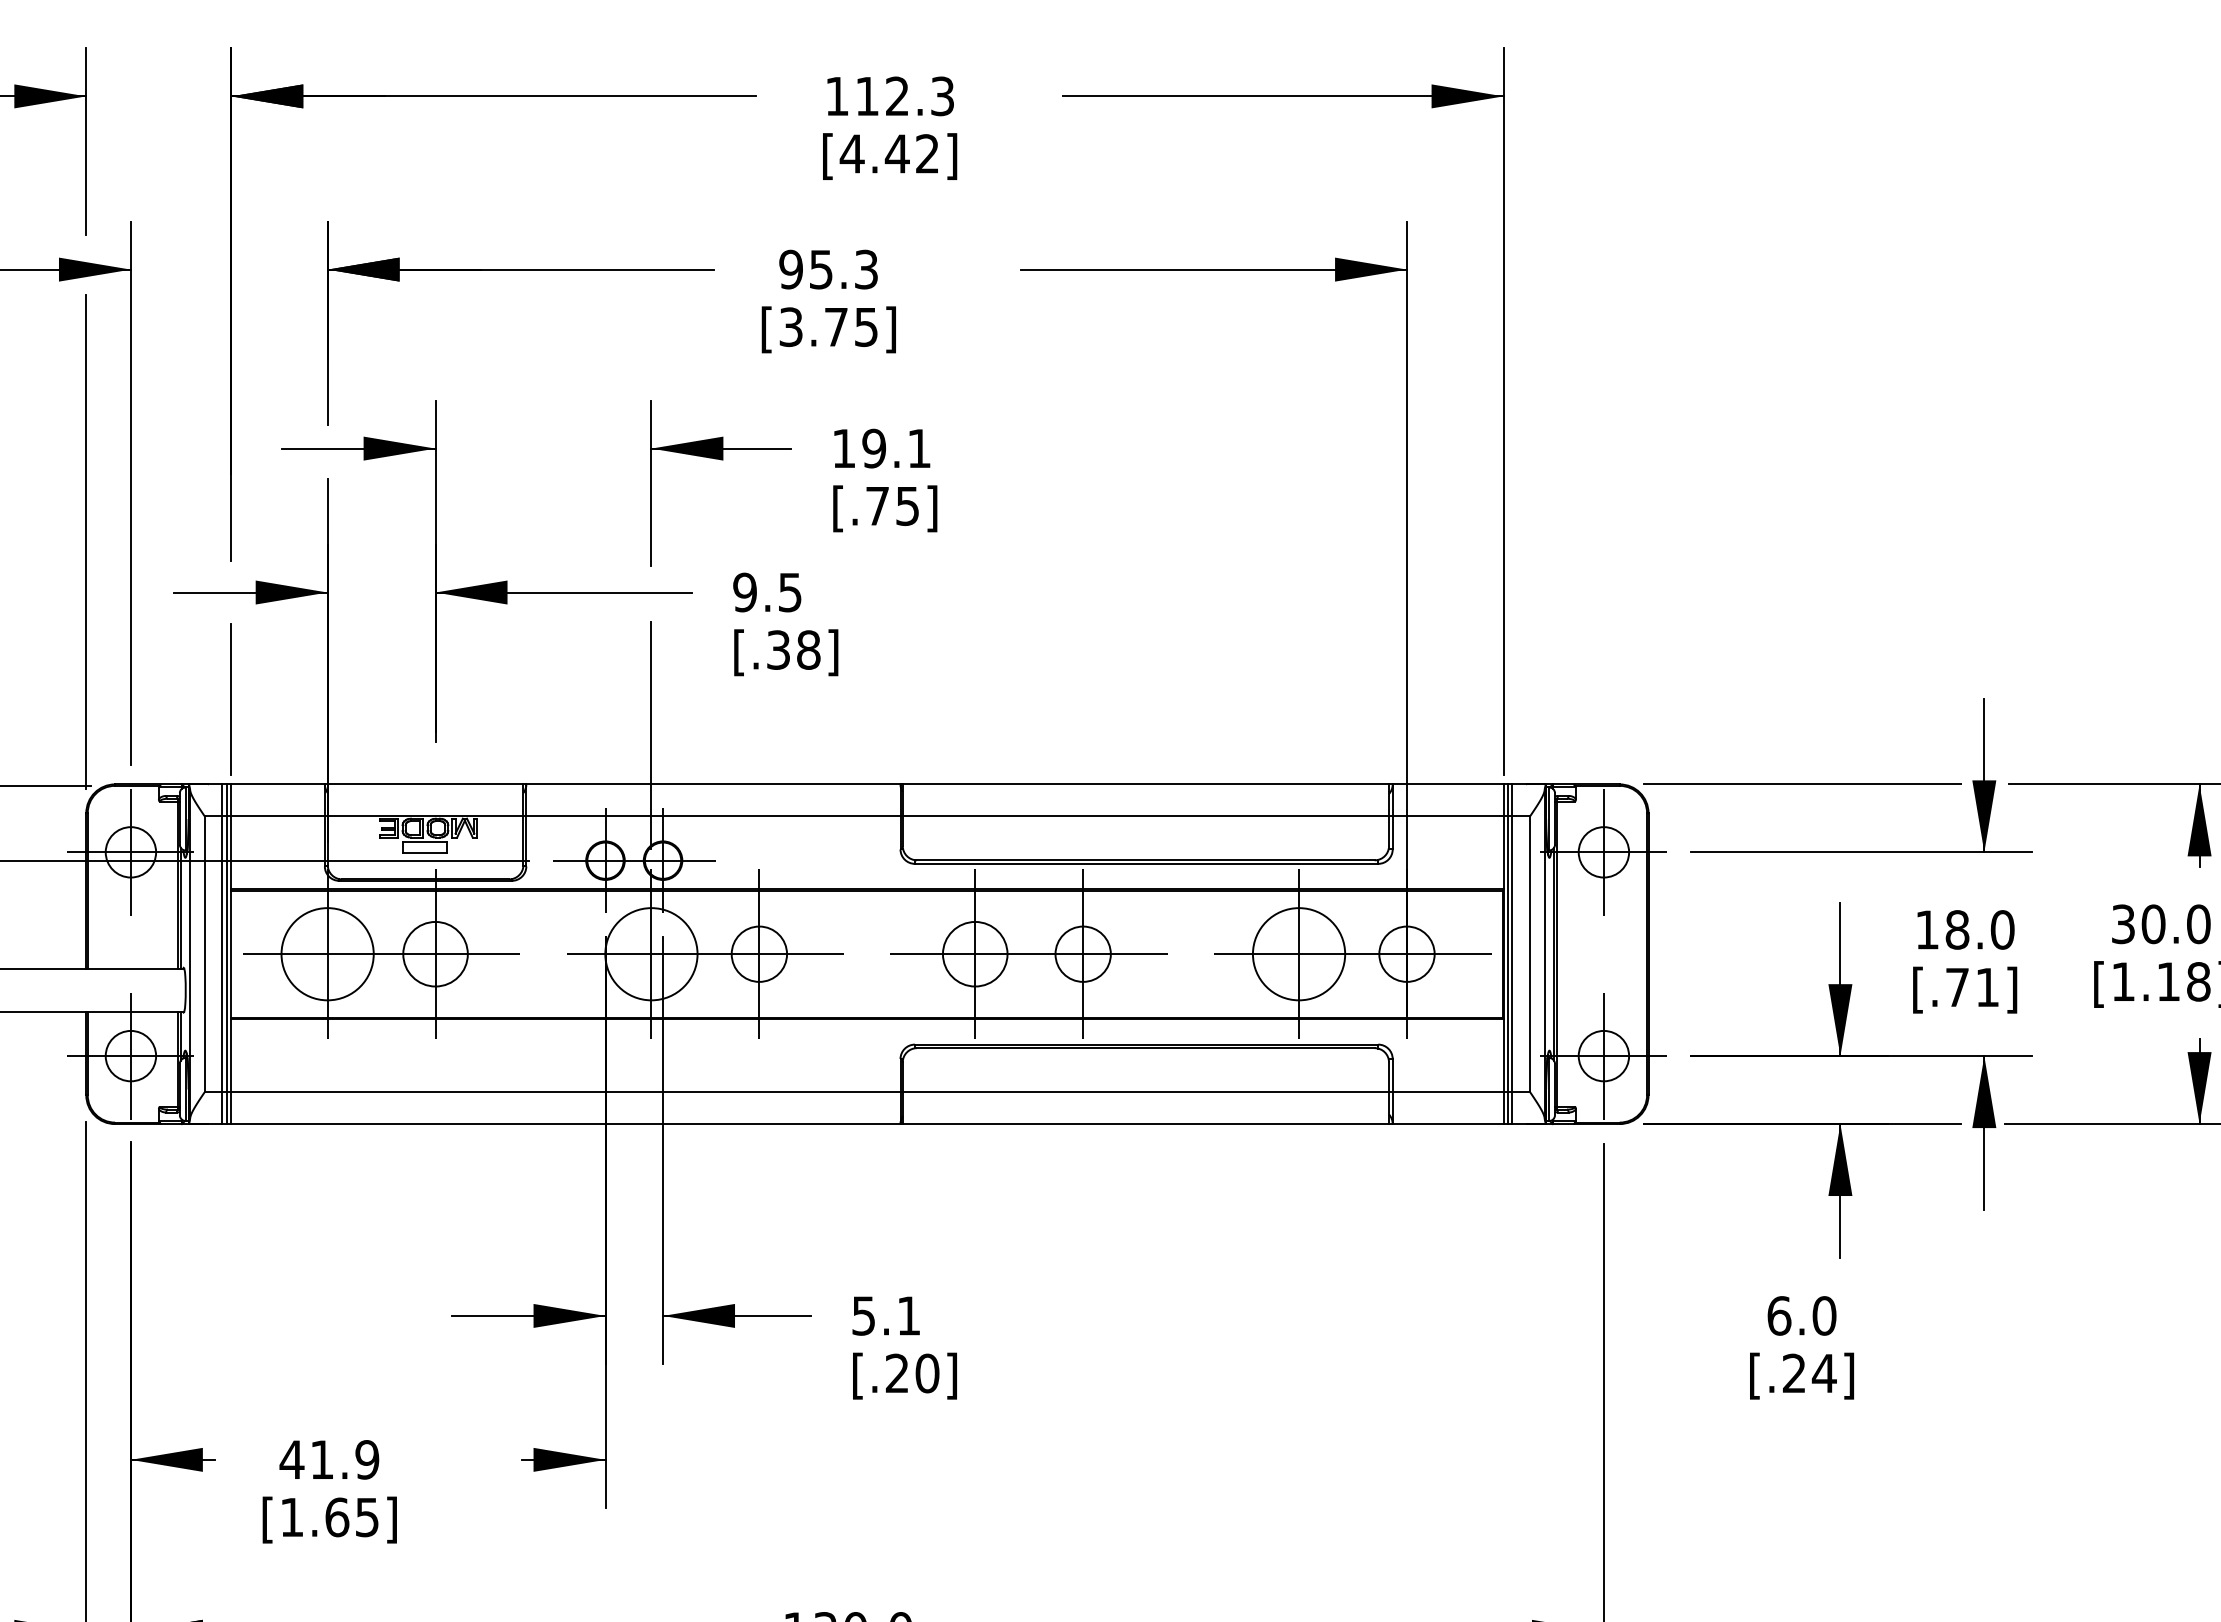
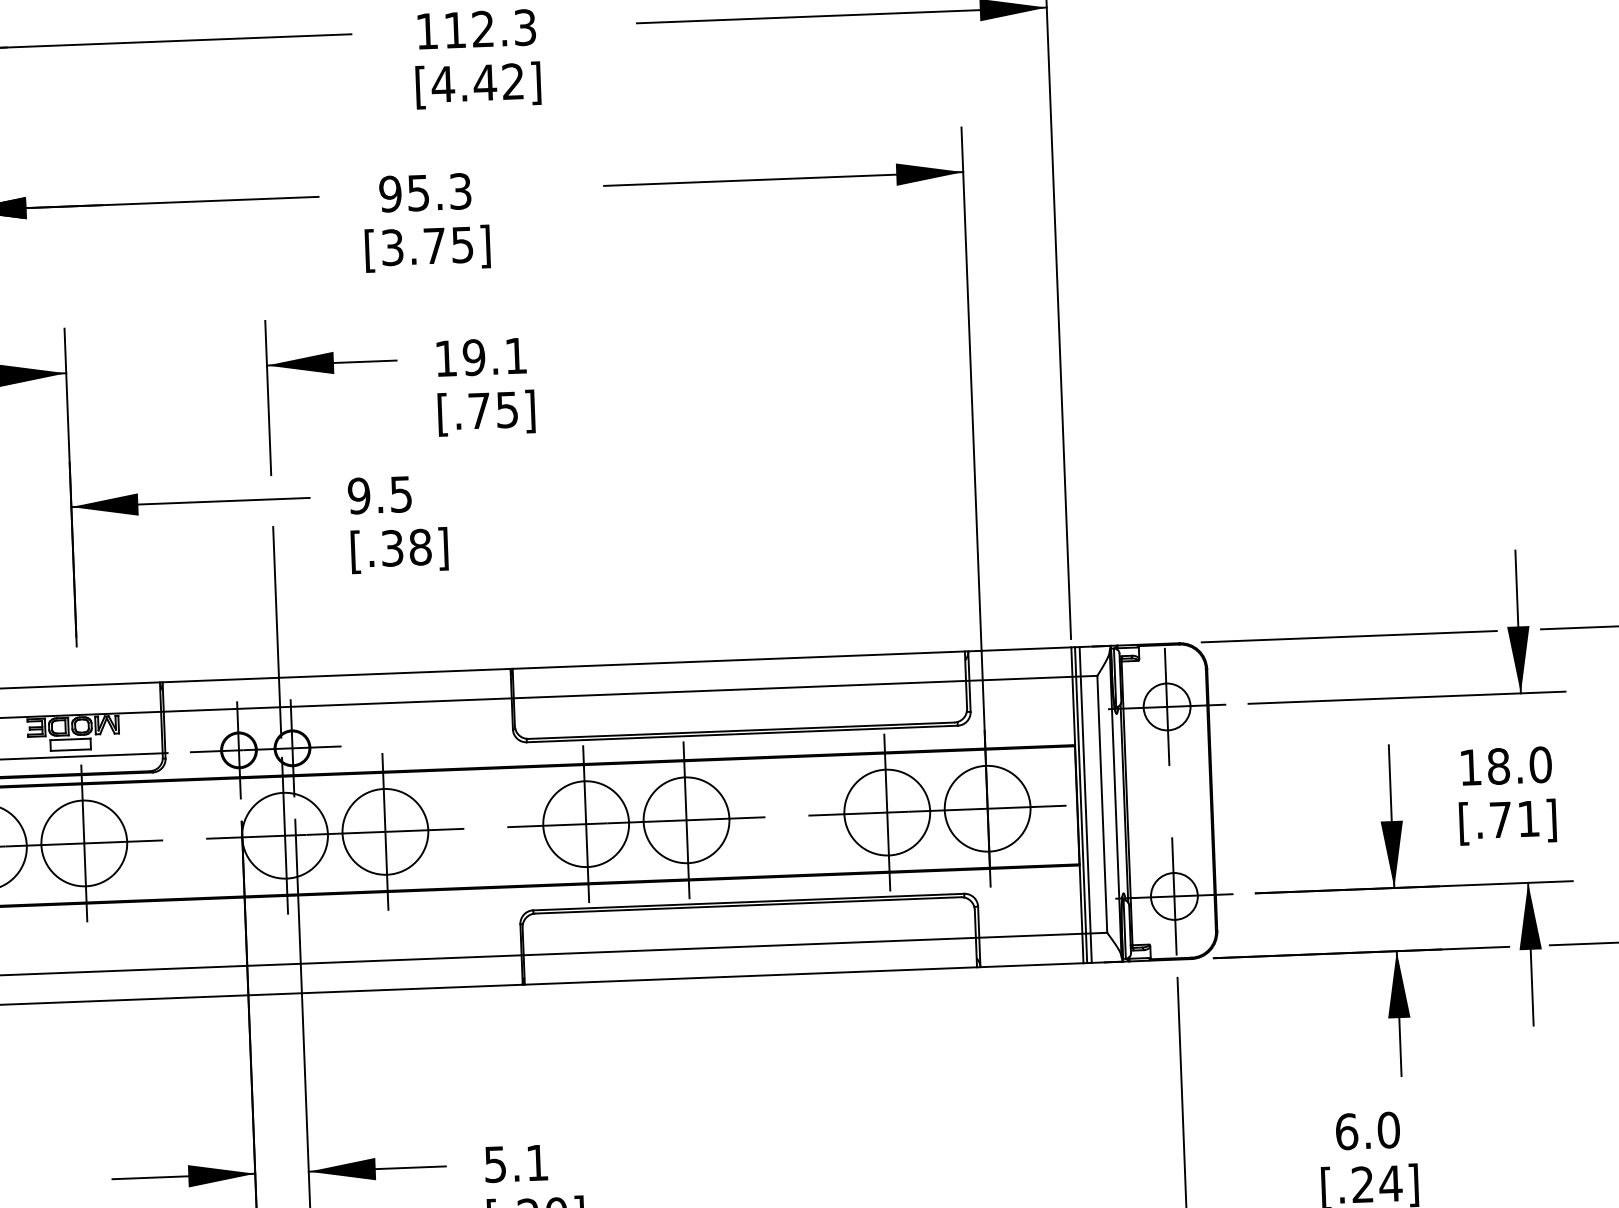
circle: (435, 954) -> (84, 843), size x1.43
circle: (759, 954) -> (385, 832), size x1.67
circle: (975, 954) -> (586, 824), size x1.43
circle: (1083, 954) -> (686, 820), size x1.67
circle: (1406, 954) -> (987, 809), size x1.67

